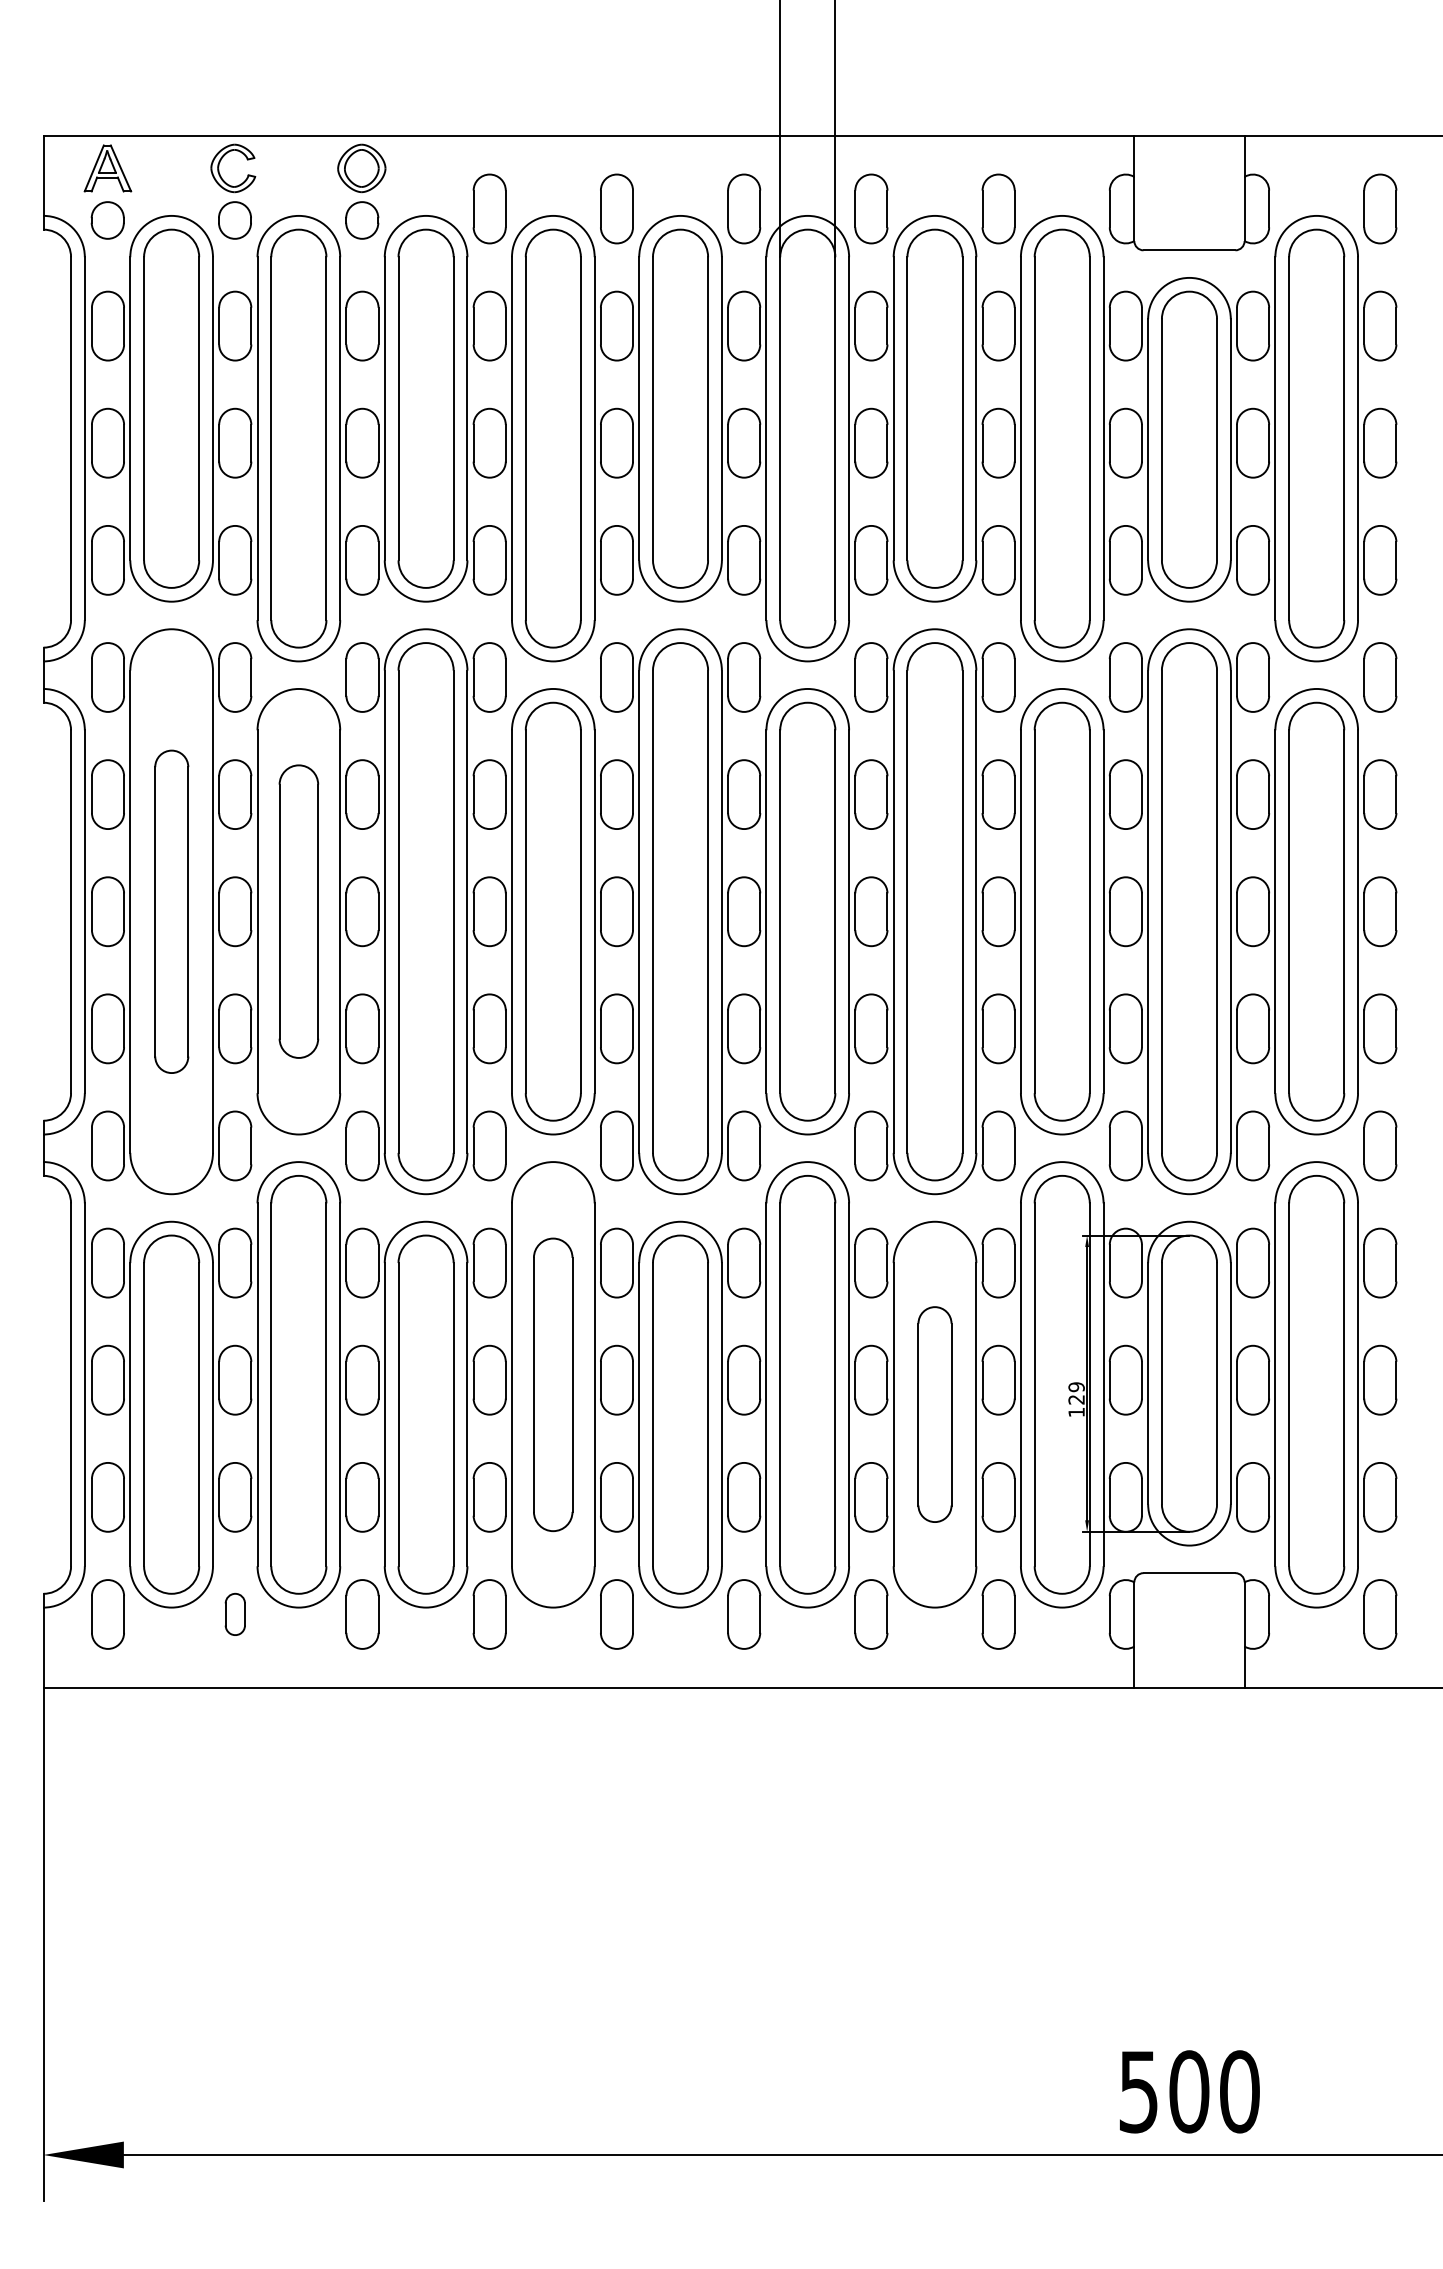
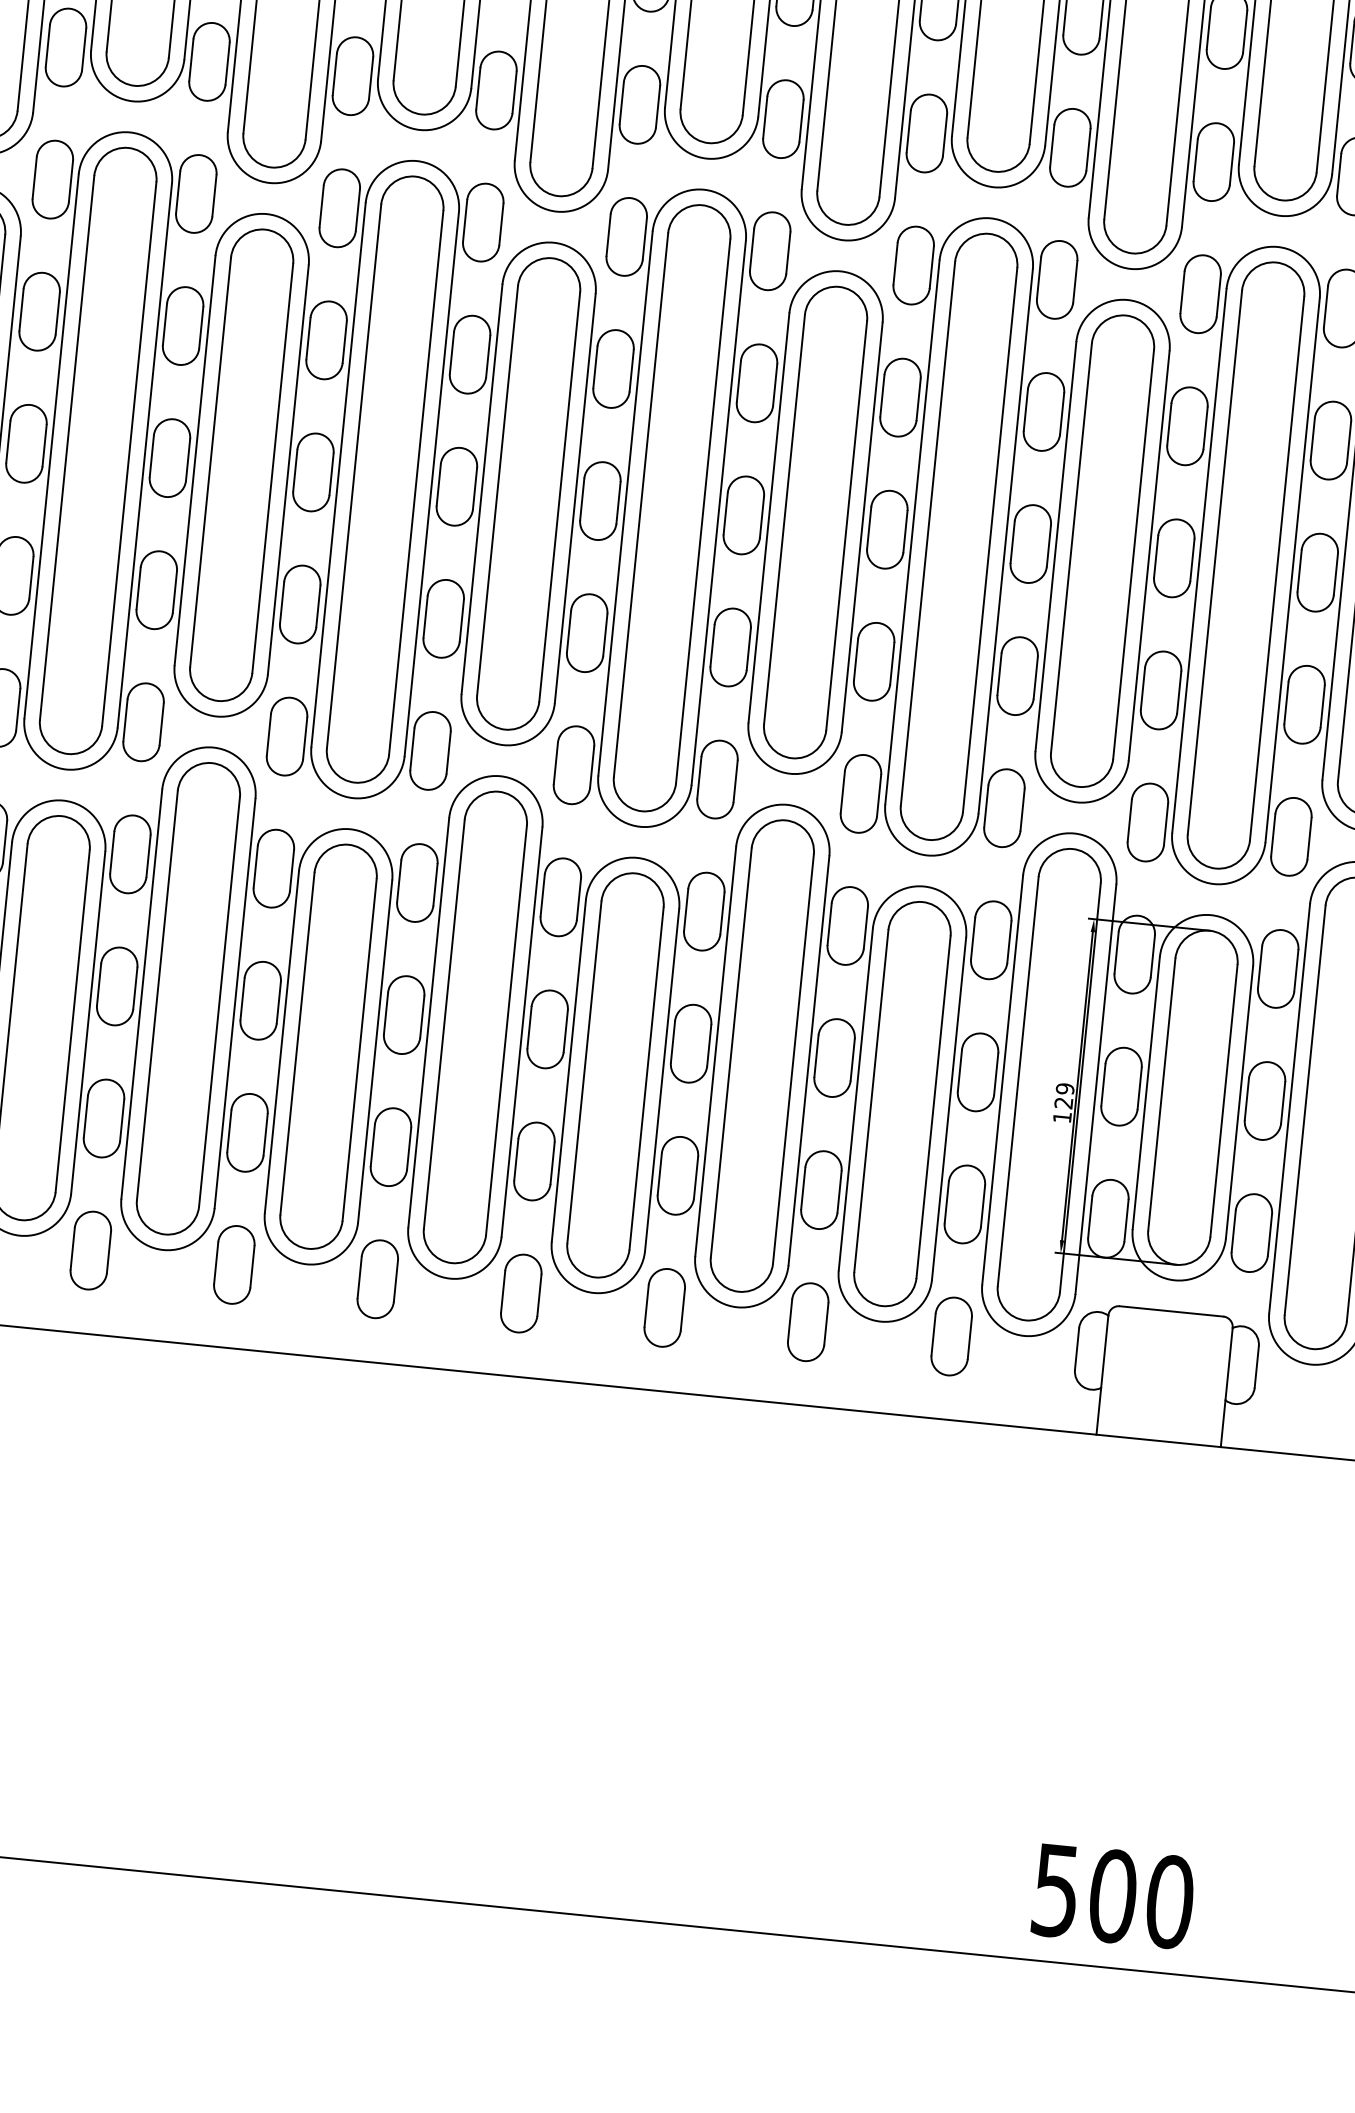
part: (171, 911) -> (98, 450), size x1.67
part: (298, 911) -> (241, 464), size x1.43
part: (552, 1384) -> (474, 1026), size x1.43
part: (934, 1414) -> (901, 1103), size x1.67
part: (235, 1614) -> (91, 1250), size x1.67

